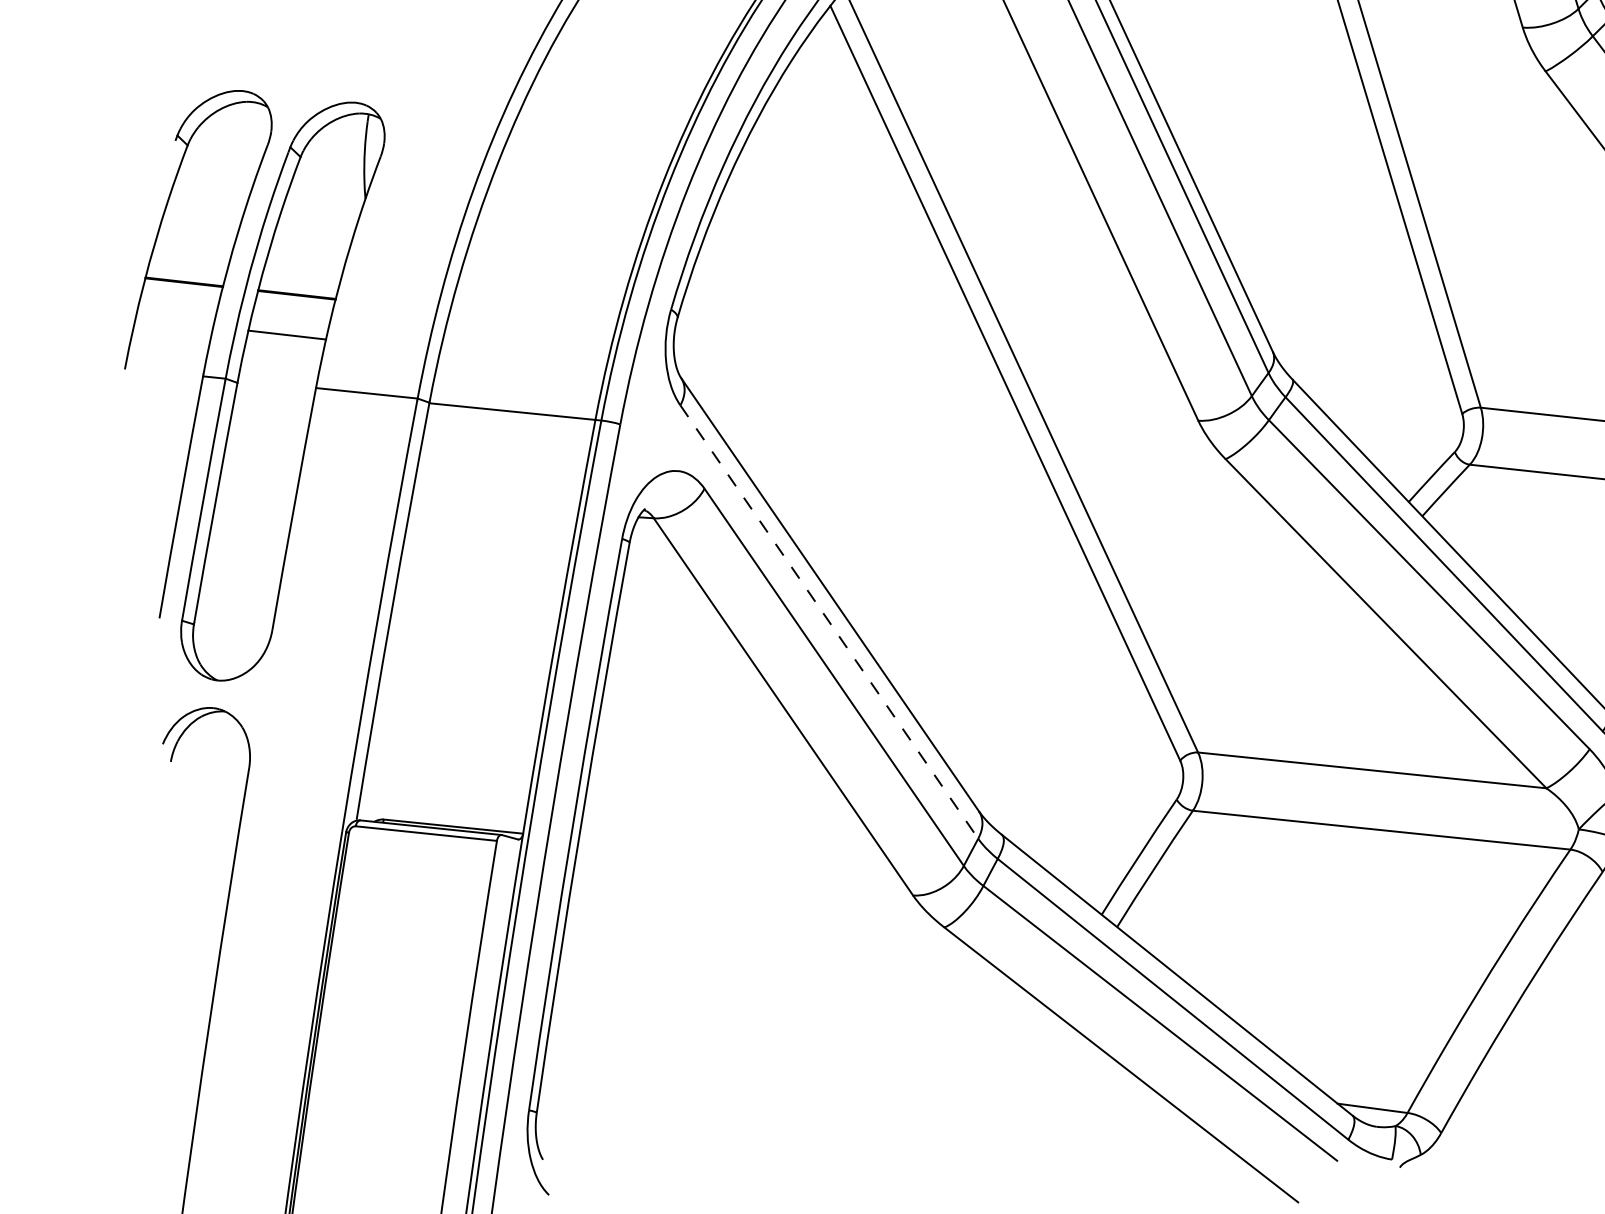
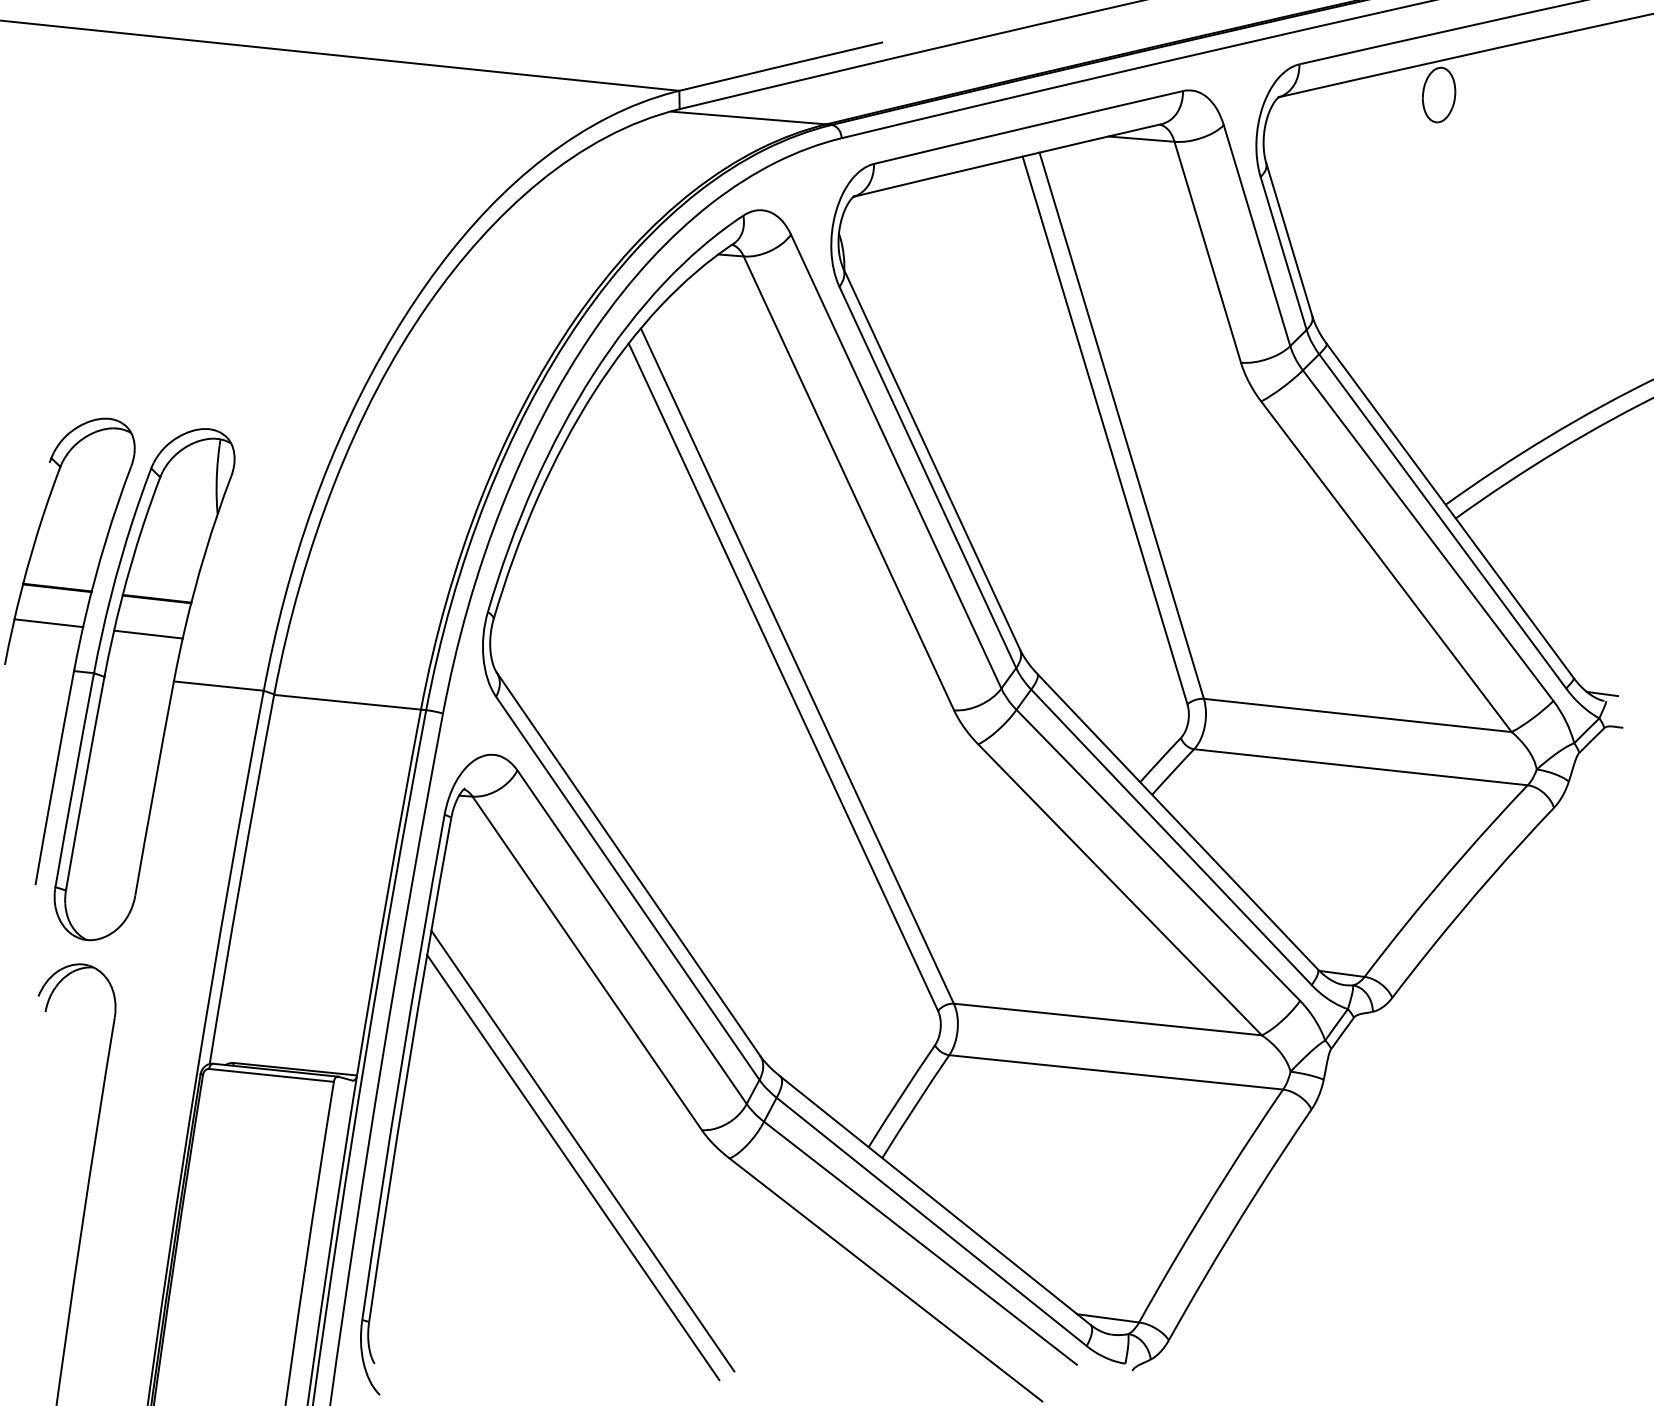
line: (174, 322) -> (48, 623), added
line: (830, 622) -> (628, 888), dashed -> solid
line: (778, 918) -> (582, 1150), added
line: (767, 937) -> (573, 1167), added

